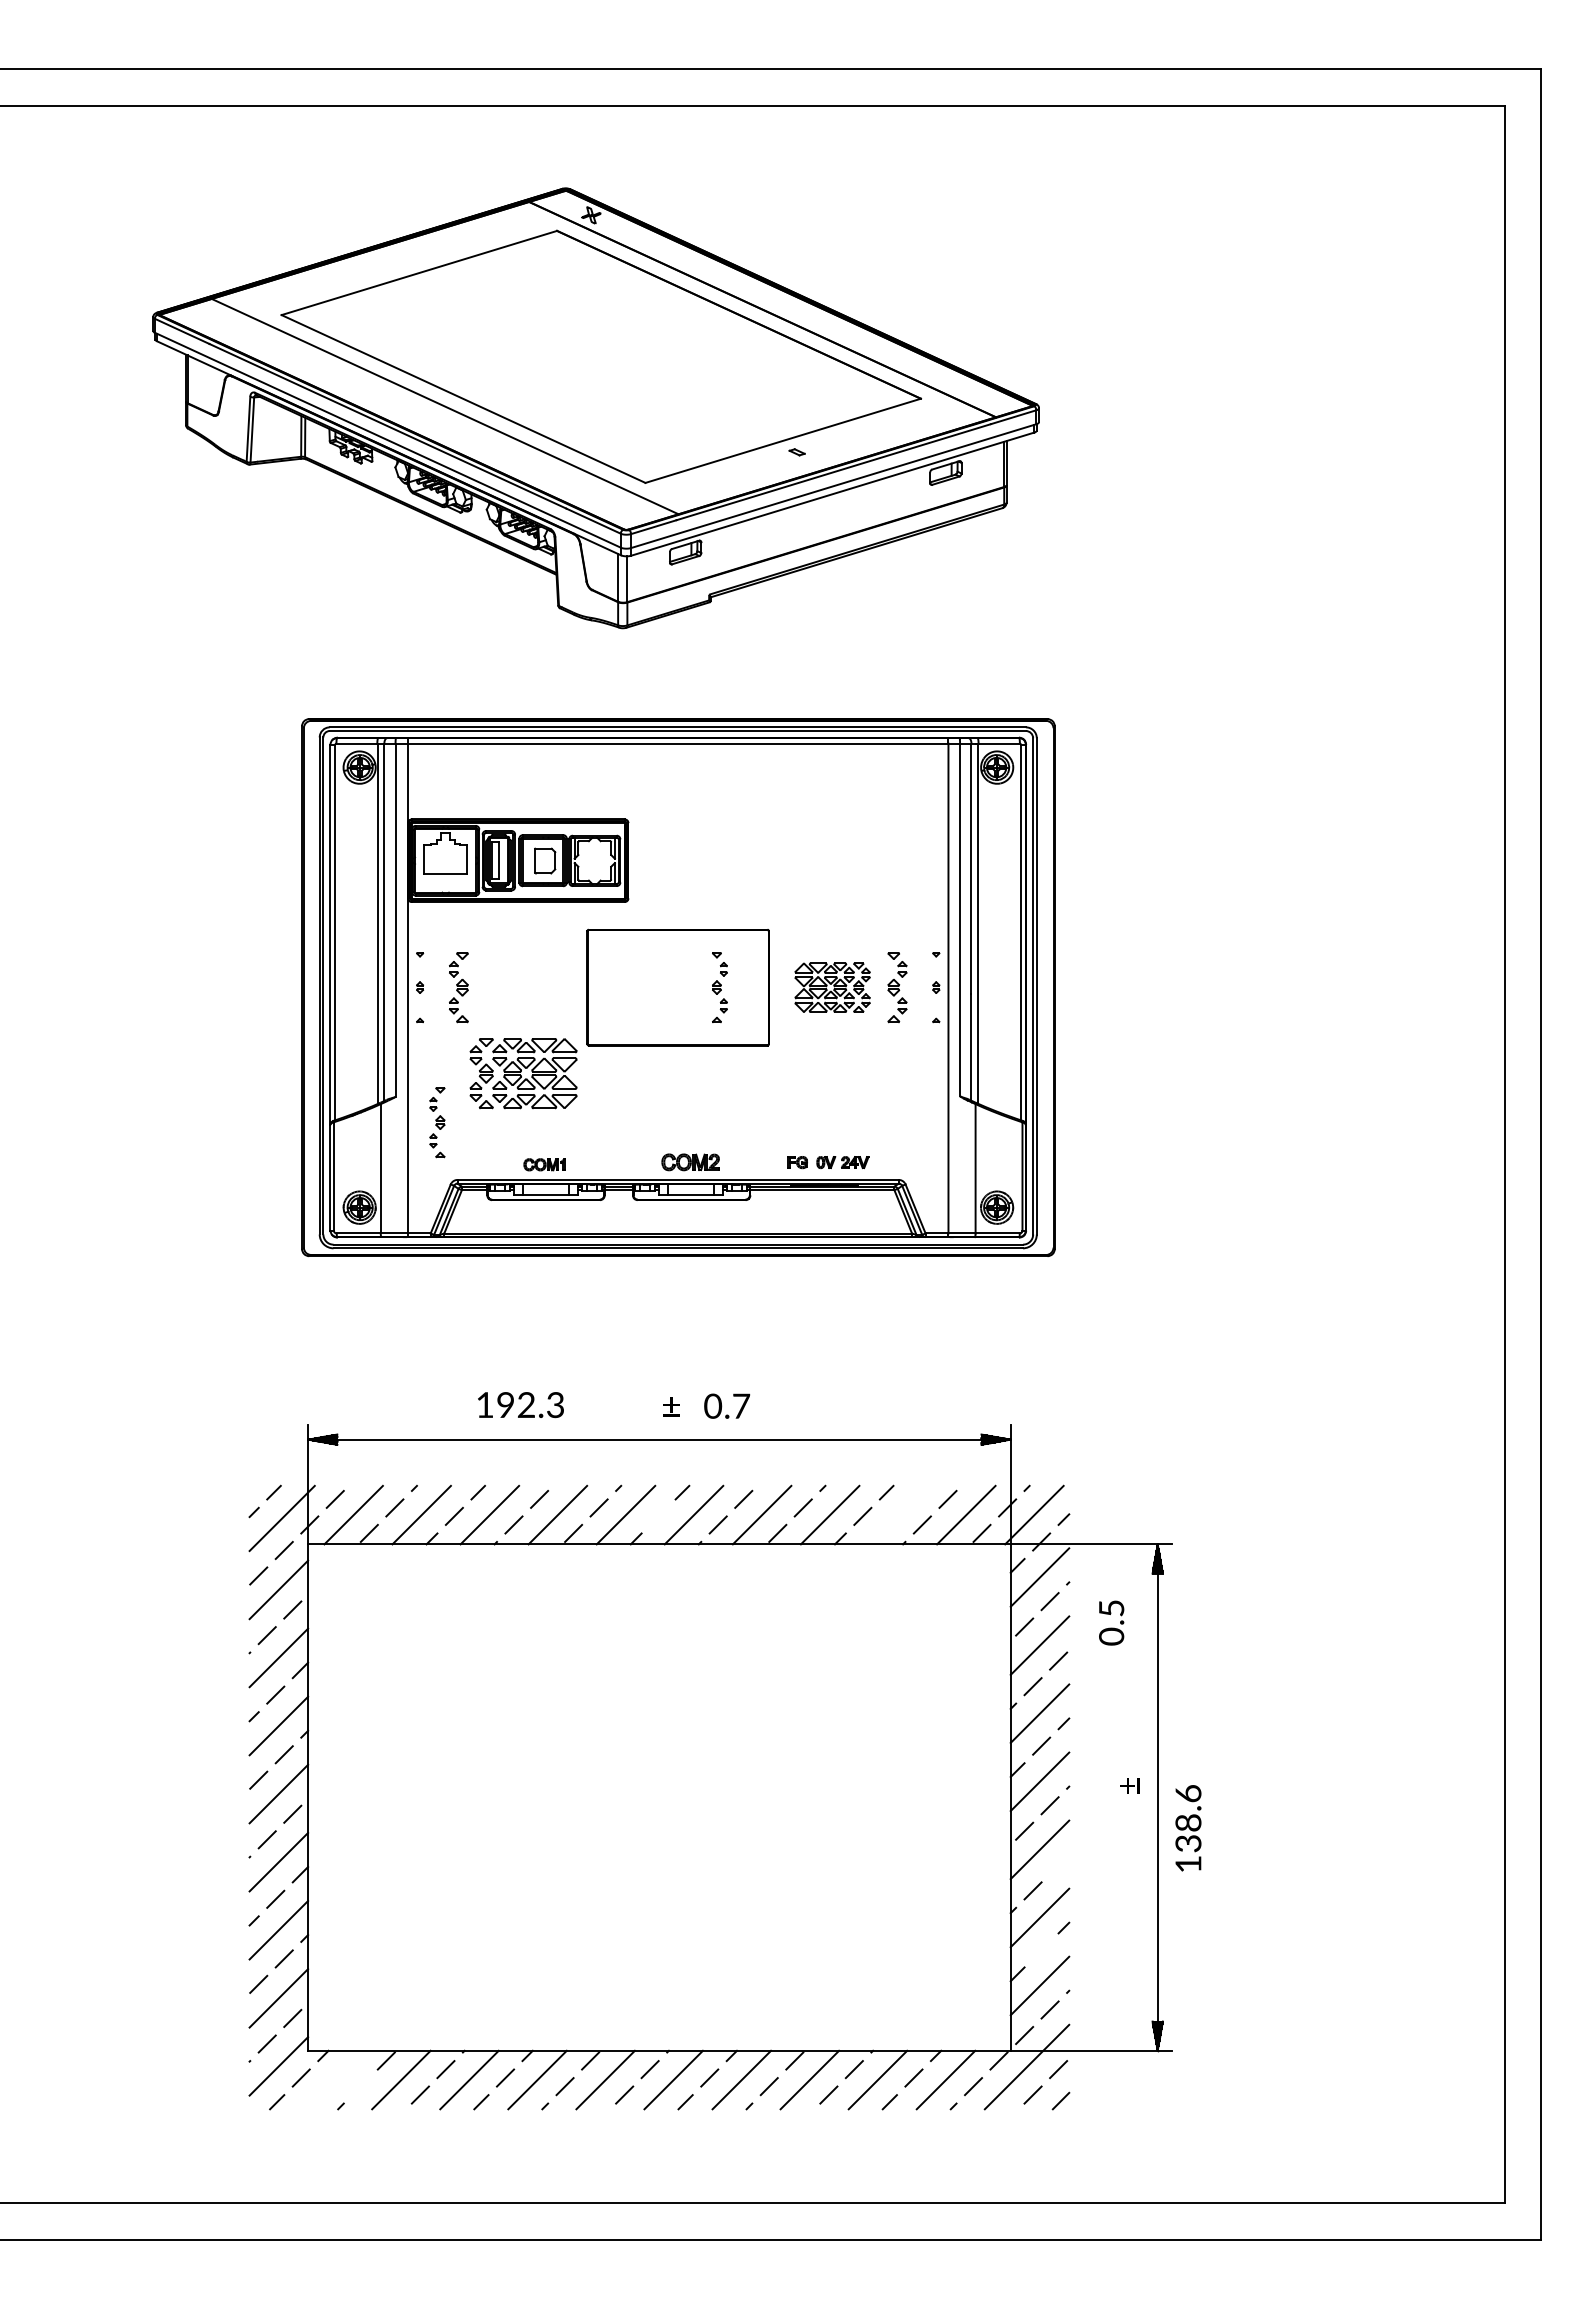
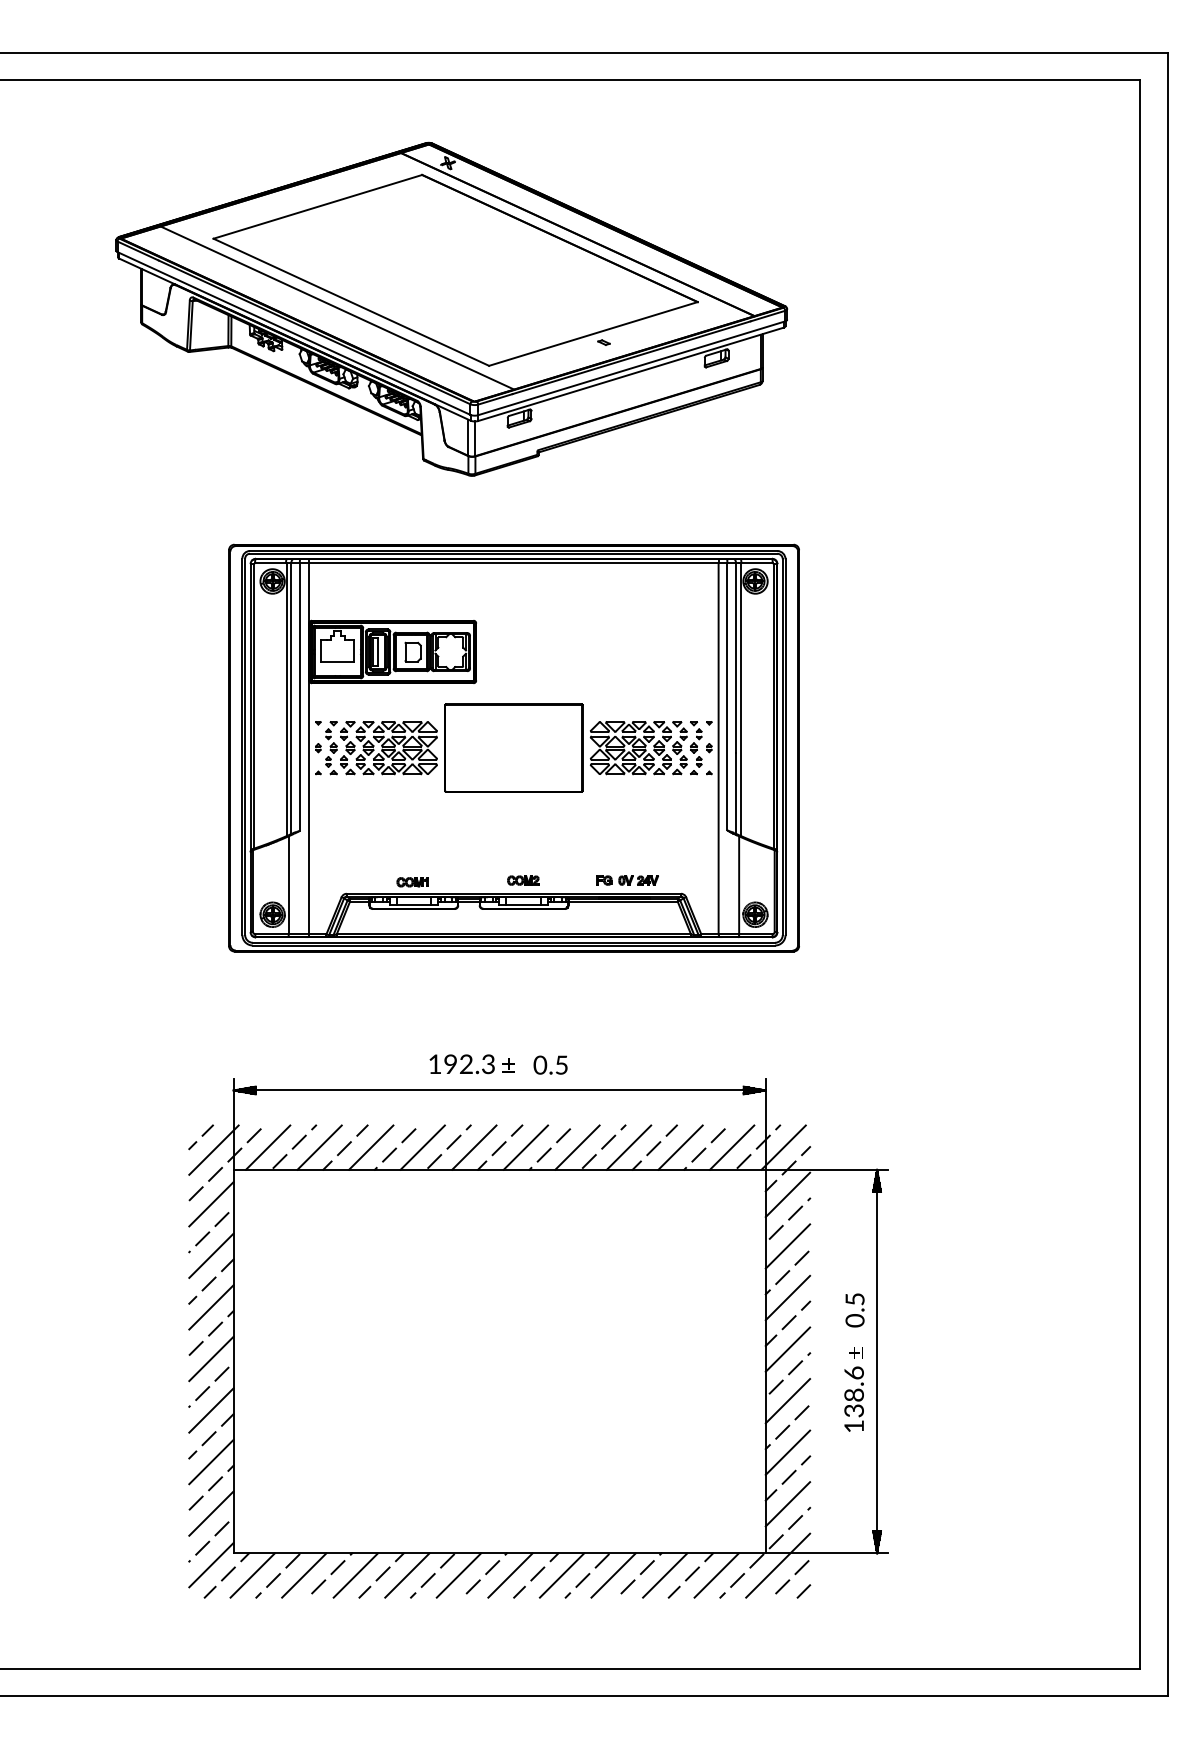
part: (719, 987) -> (695, 748), moved
part: (832, 987) -> (630, 748), size x1.43
part: (523, 1073) -> (396, 748), moved
part: (437, 1122) -> (331, 748), moved
part: (690, 1162) -> (523, 880), size x0.71
text: (520, 1405) -> (461, 1064), moved
text: (741, 1405) -> (561, 1064), 0.7 -> 0.5
line: (898, 1514) -> (680, 1147), added
line: (658, 1515) -> (498, 1147), added
text: (1111, 1622) -> (854, 1310), moved
text: (1188, 1828) -> (854, 1399), moved
line: (1058, 1864) -> (801, 1412), added
line: (1041, 1949) -> (789, 1476), added
line: (333, 2079) -> (252, 1575), added
line: (360, 2086) -> (273, 1580), added

